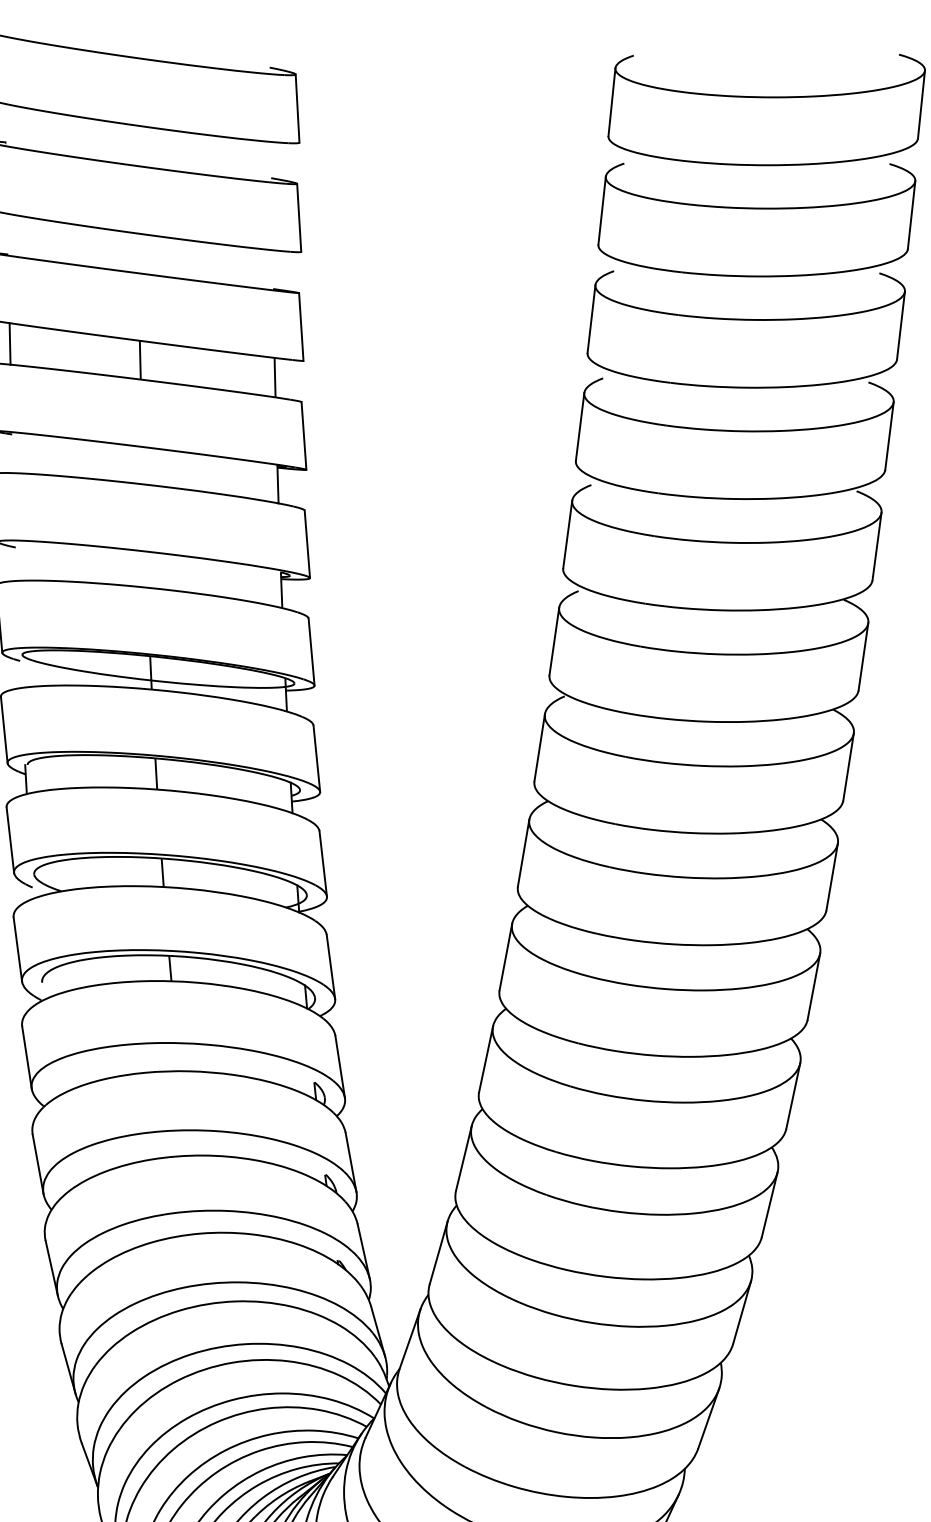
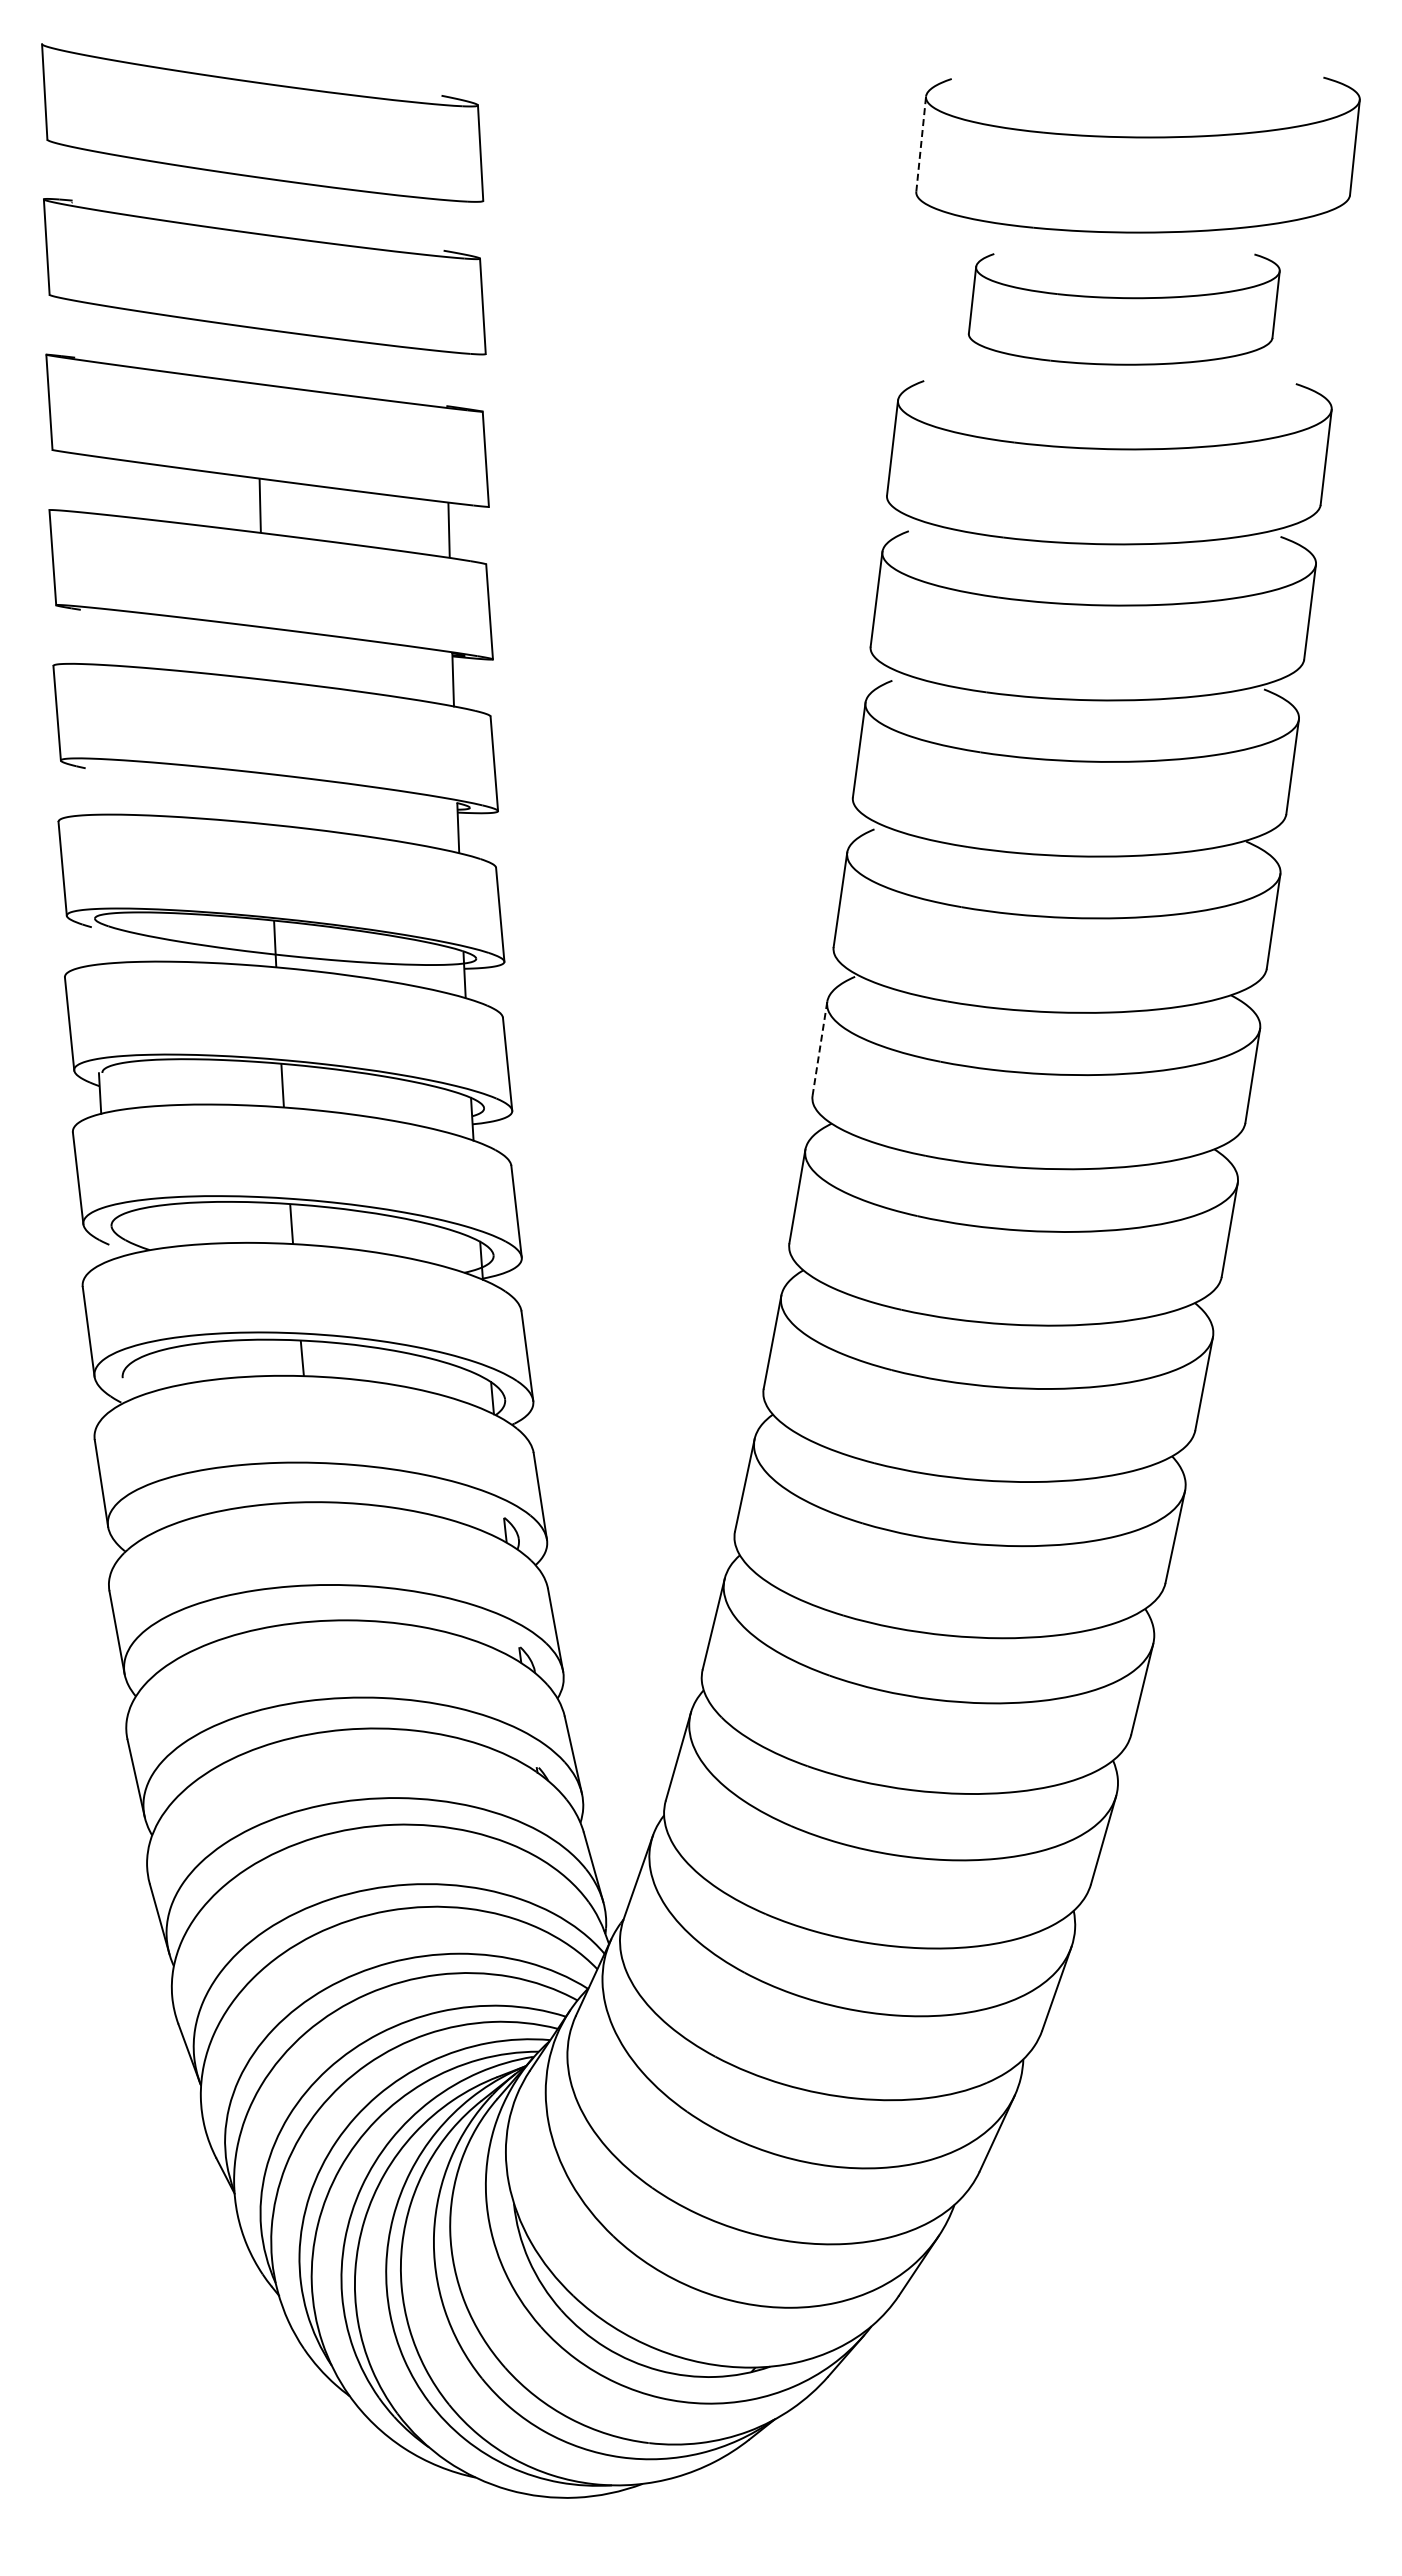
line: (612, 102) -> (921, 144), solid -> dashed
part: (757, 220) -> (1124, 309), size x0.7
line: (9, 343) -> (77, 482), removed
line: (539, 747) -> (819, 1048), solid -> dashed

